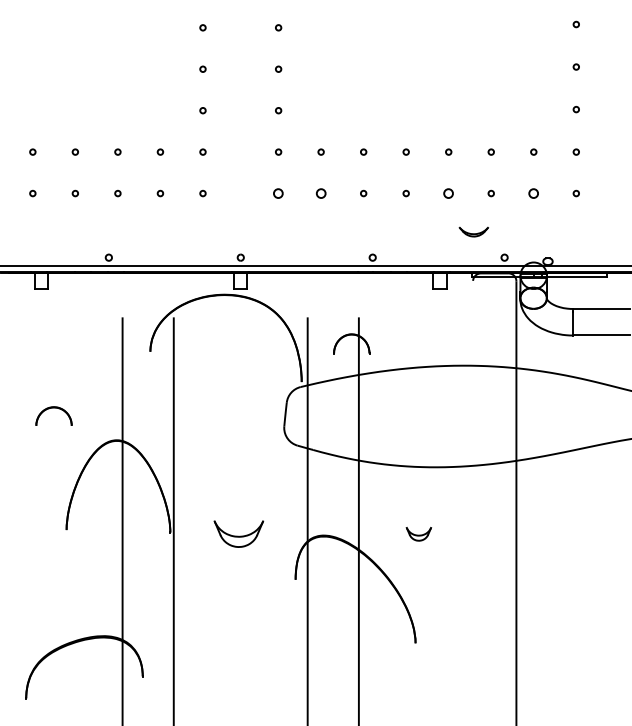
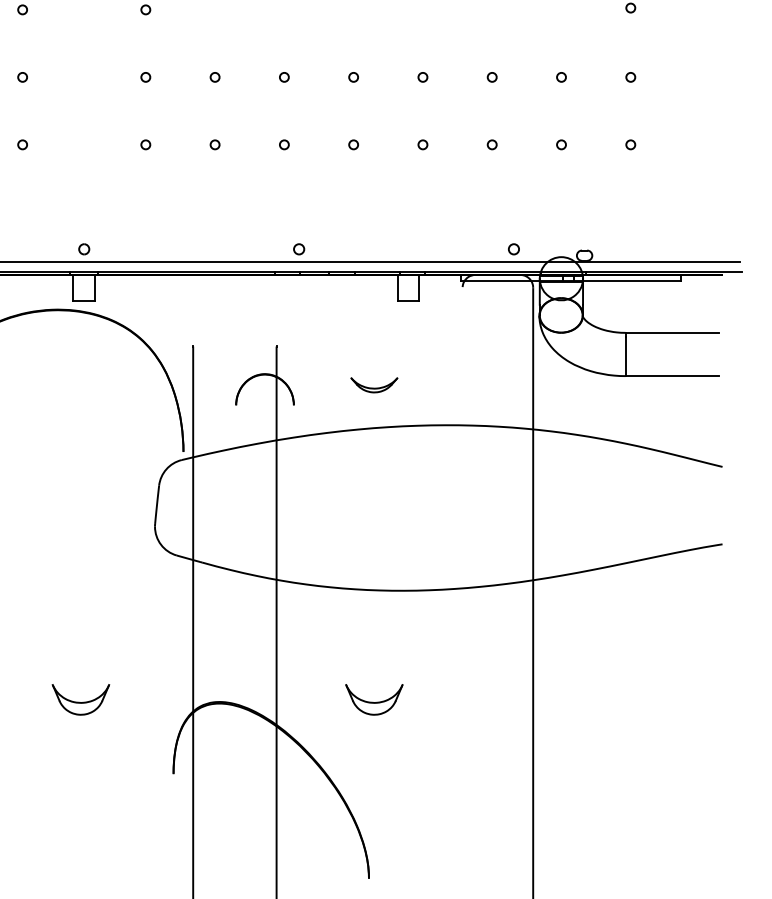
circle: (278, 193) -> (145, 144), size x0.62
circle: (320, 193) -> (214, 144), size x0.62
circle: (448, 193) -> (422, 144), size x0.62
circle: (533, 193) -> (561, 144), size x0.62
part: (473, 231) -> (373, 384), moved
part: (238, 534) -> (80, 700), size x0.71
part: (418, 534) -> (373, 700), size x1.43

